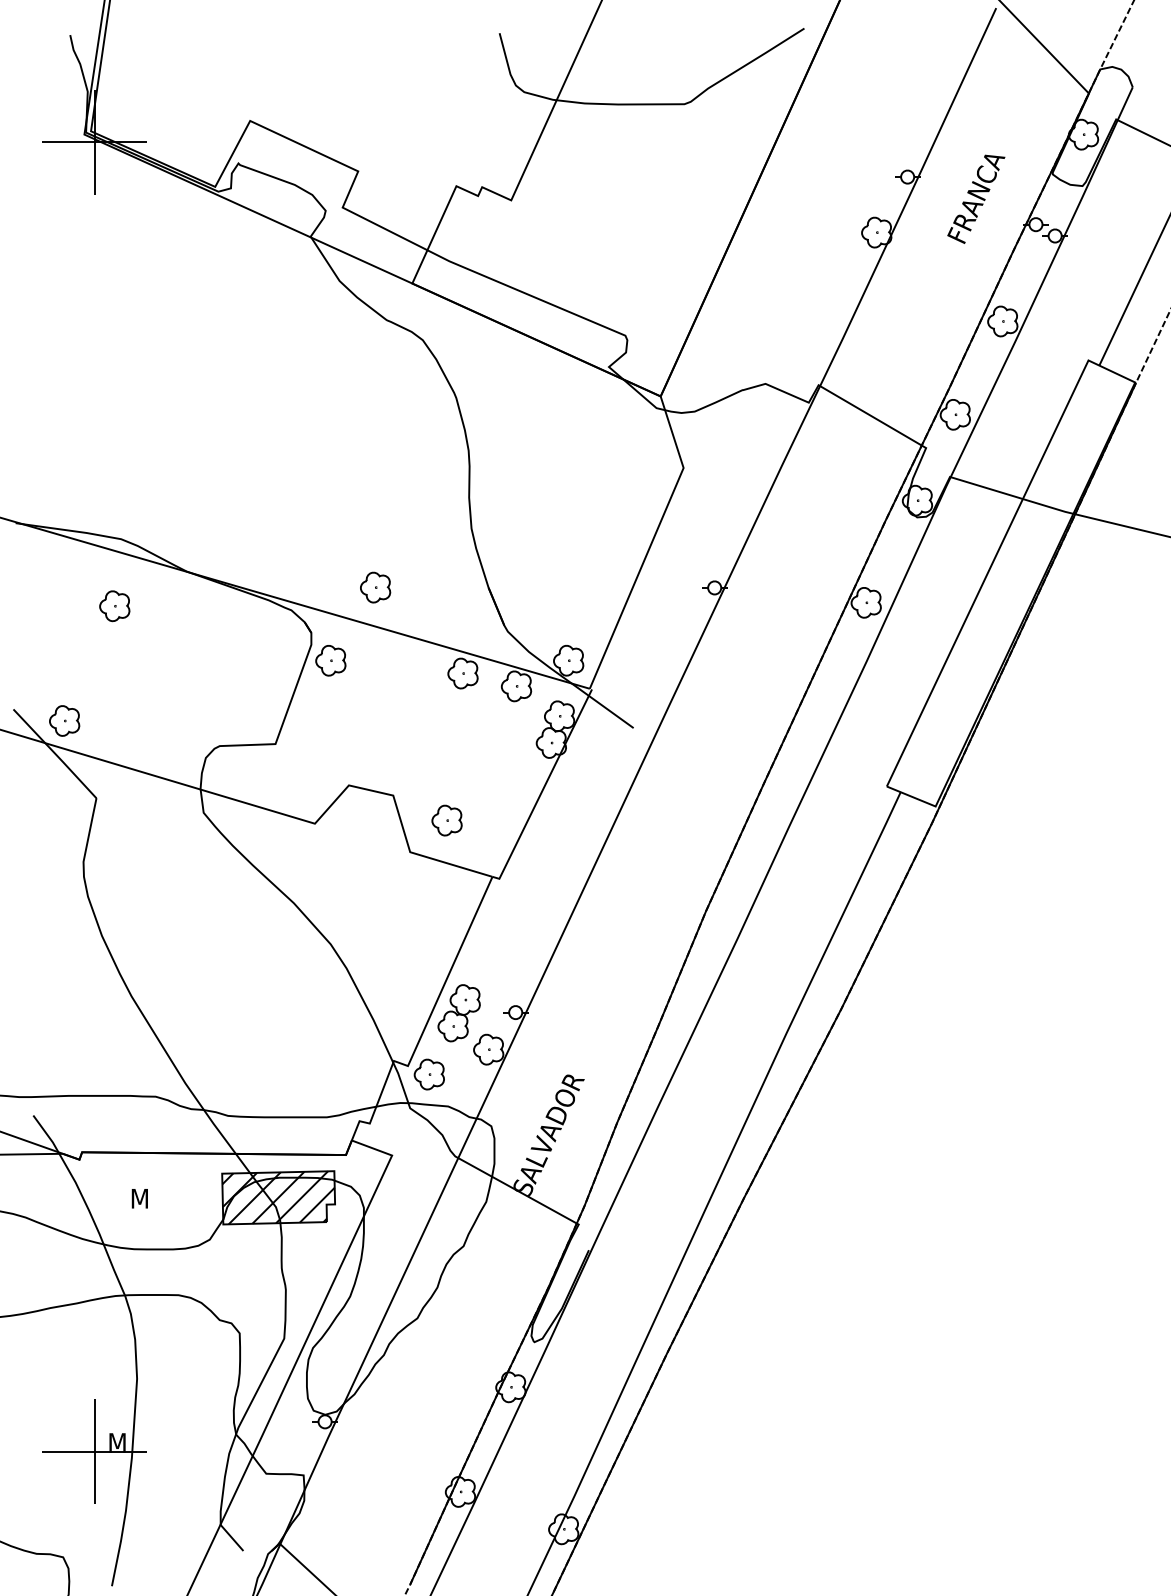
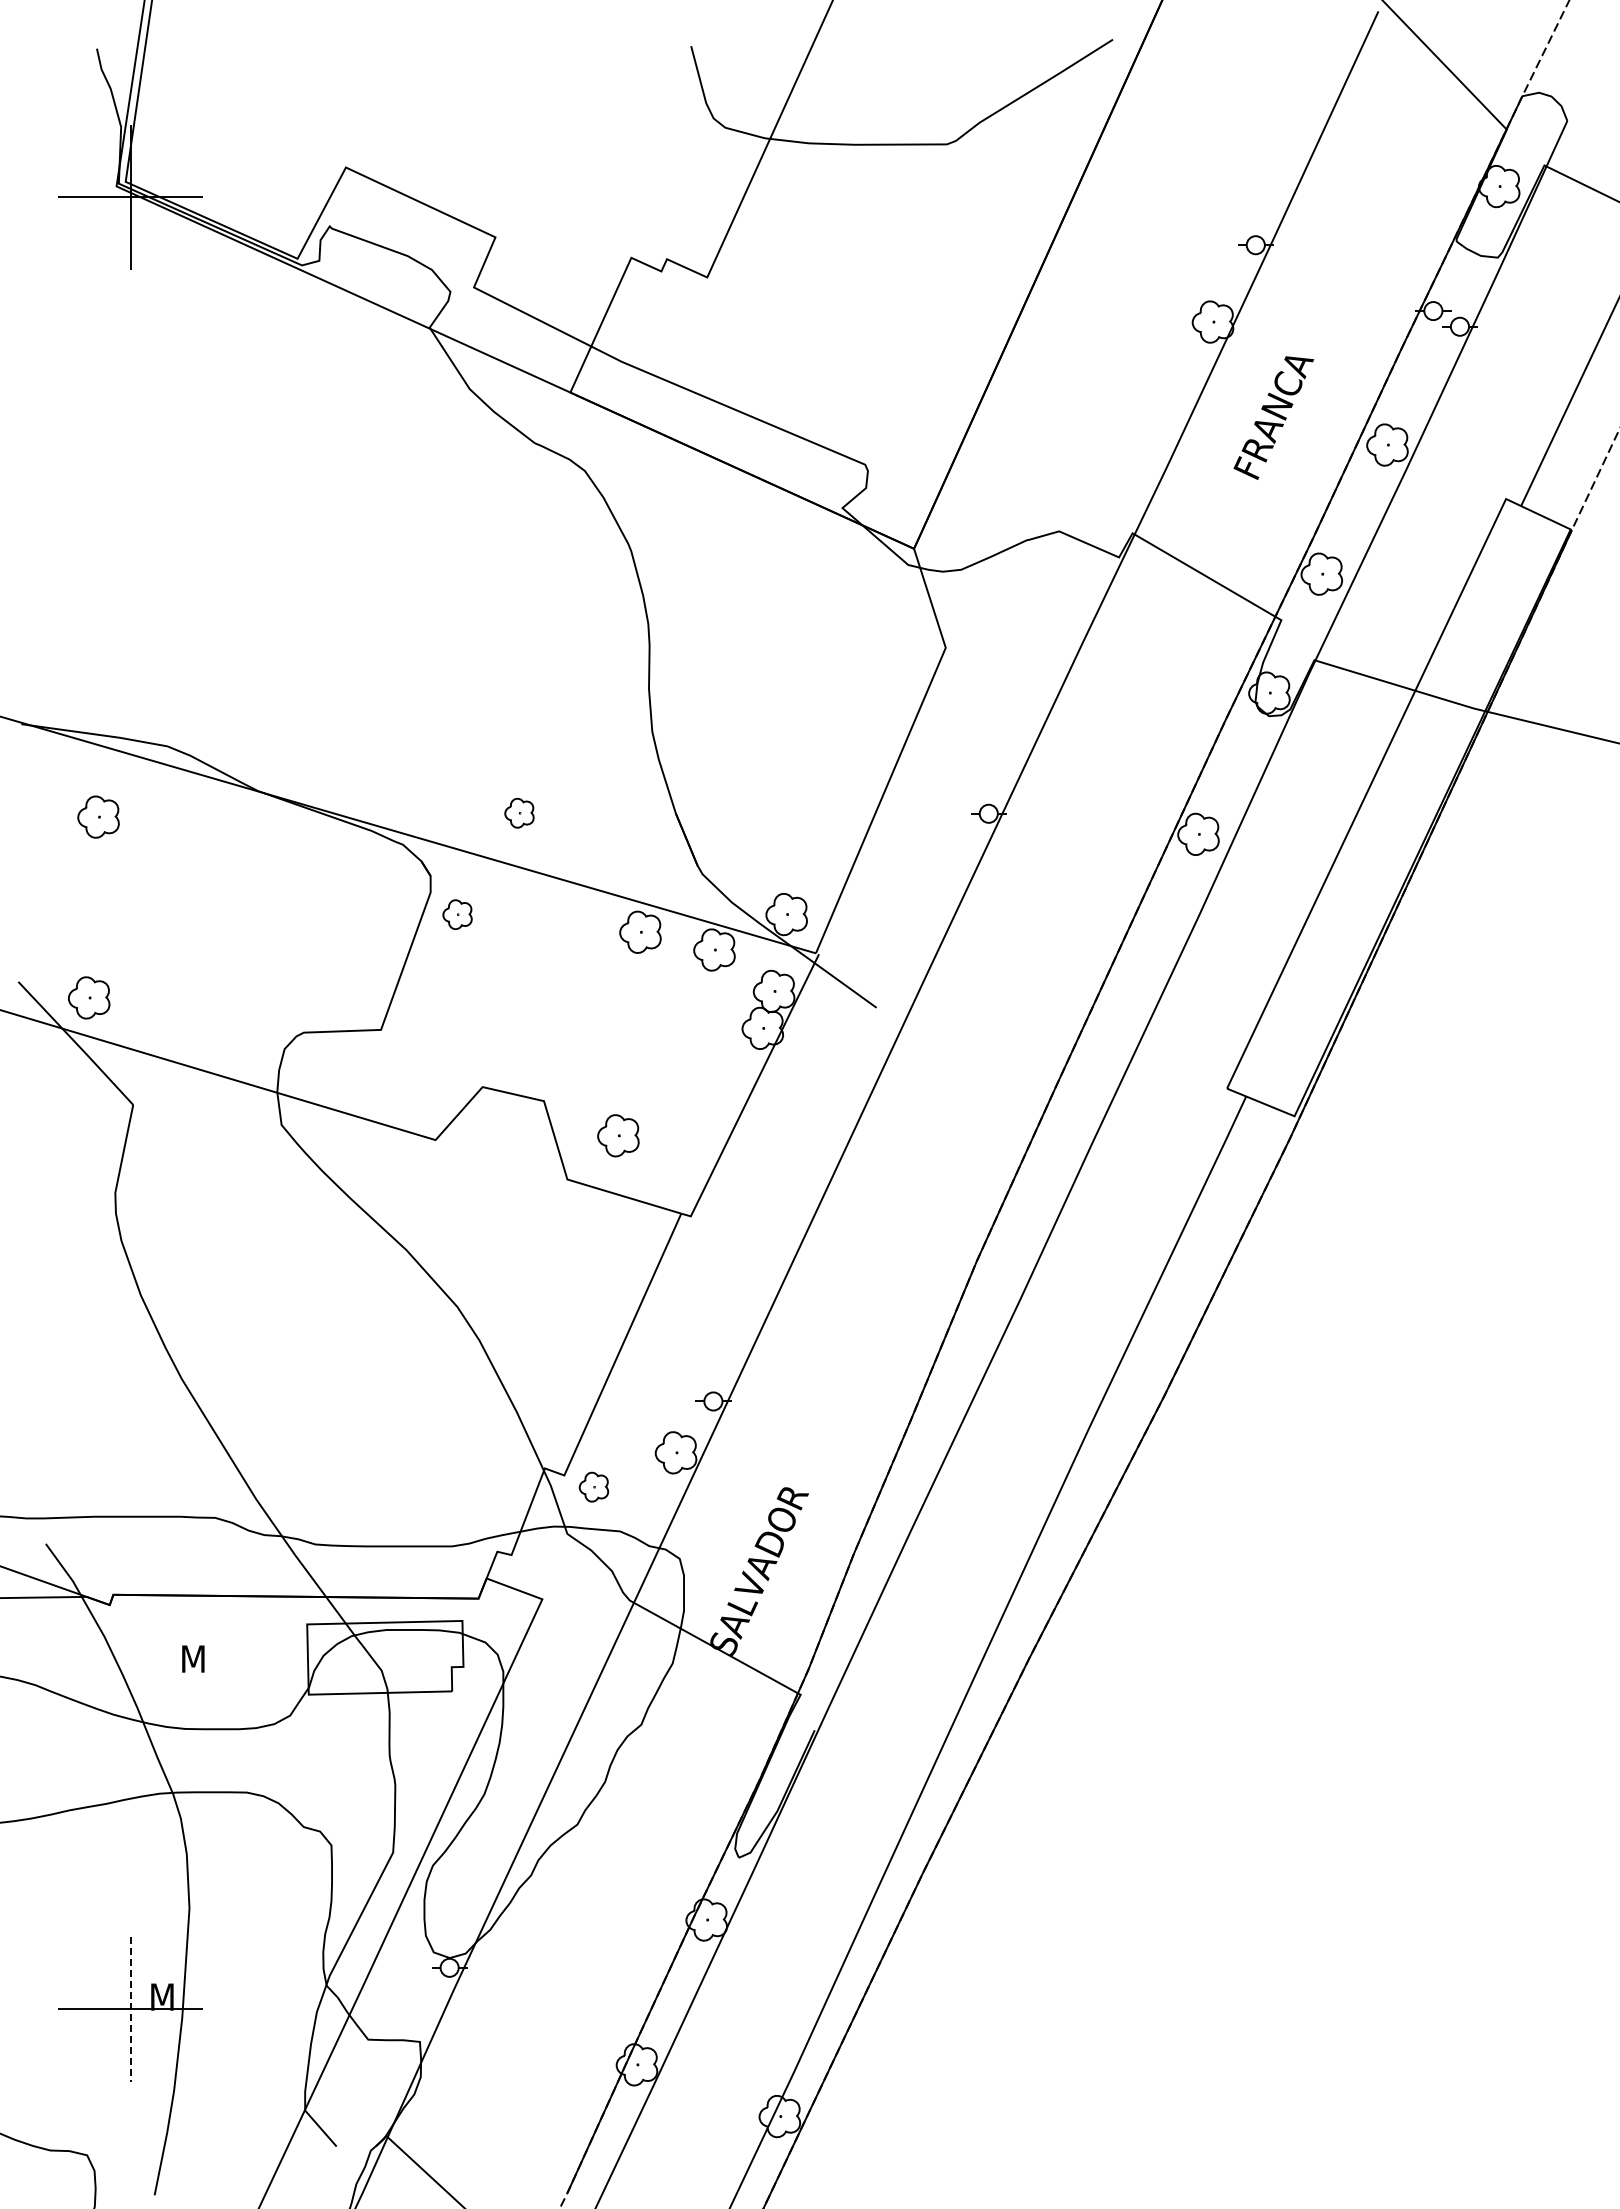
text: (976, 198) -> (1273, 417), moved
part: (375, 587) -> (519, 812), size x0.7
part: (114, 605) -> (98, 816), moved
part: (330, 660) -> (457, 914), size x0.7
part: (458, 1013) -> (634, 1402), removed
part: (429, 1074) -> (593, 1486), size x0.7
hatch: (278, 1197) -> (384, 1657), removed
line: (94, 1451) -> (130, 2009), solid -> dashed

